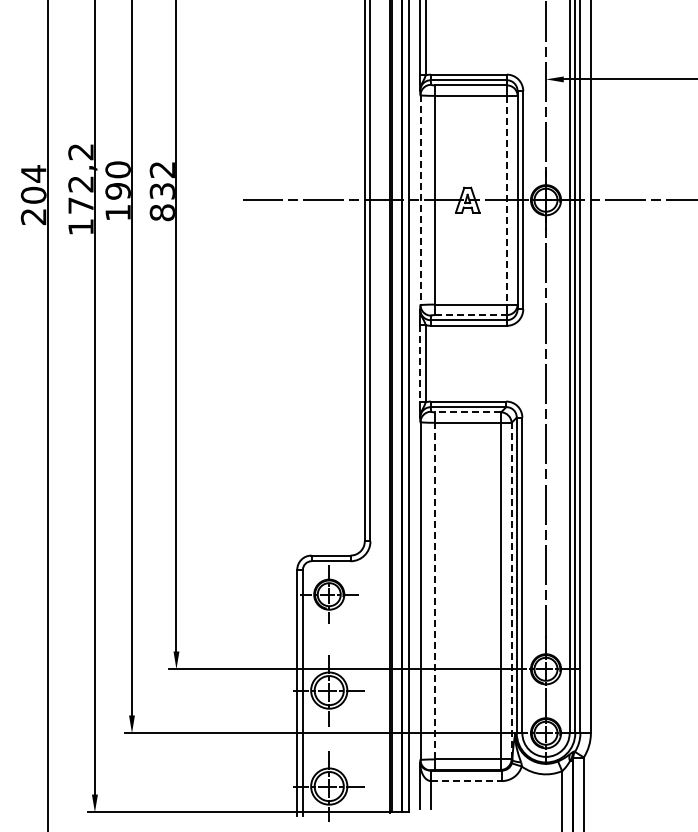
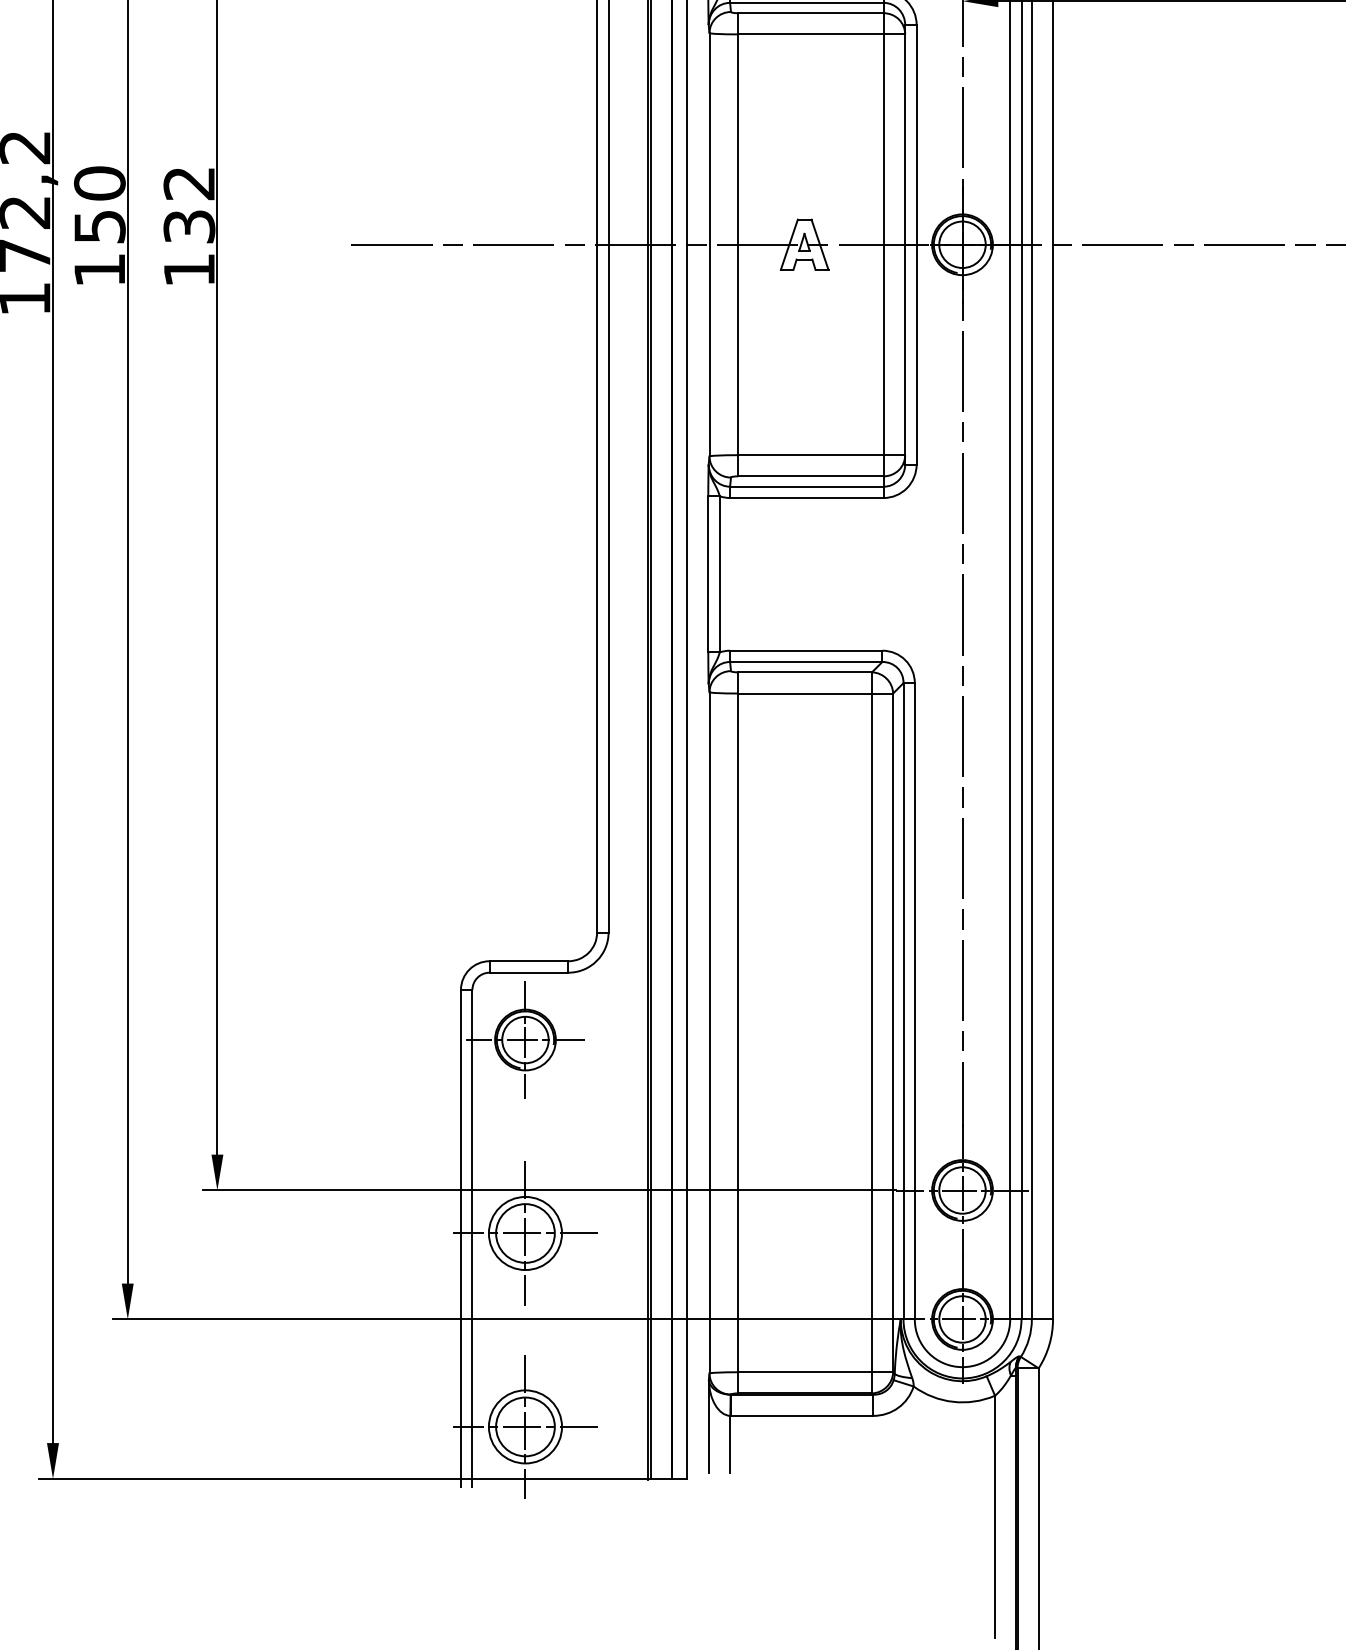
text: (117, 191) -> (98, 227), 190 -> 150
line: (420, 200) -> (709, 245), dashed -> solid
line: (506, 200) -> (882, 245), dashed -> solid
text: (161, 212) -> (187, 269), 832 -> 132
line: (471, 315) -> (812, 477), dashed -> solid
line: (419, 363) -> (707, 573), dashed -> solid
line: (467, 412) -> (804, 672), dashed -> solid
line: (434, 590) -> (737, 1031), dashed -> solid
line: (511, 590) -> (892, 1031), dashed -> solid
line: (466, 781) -> (802, 1416), dashed -> solid

